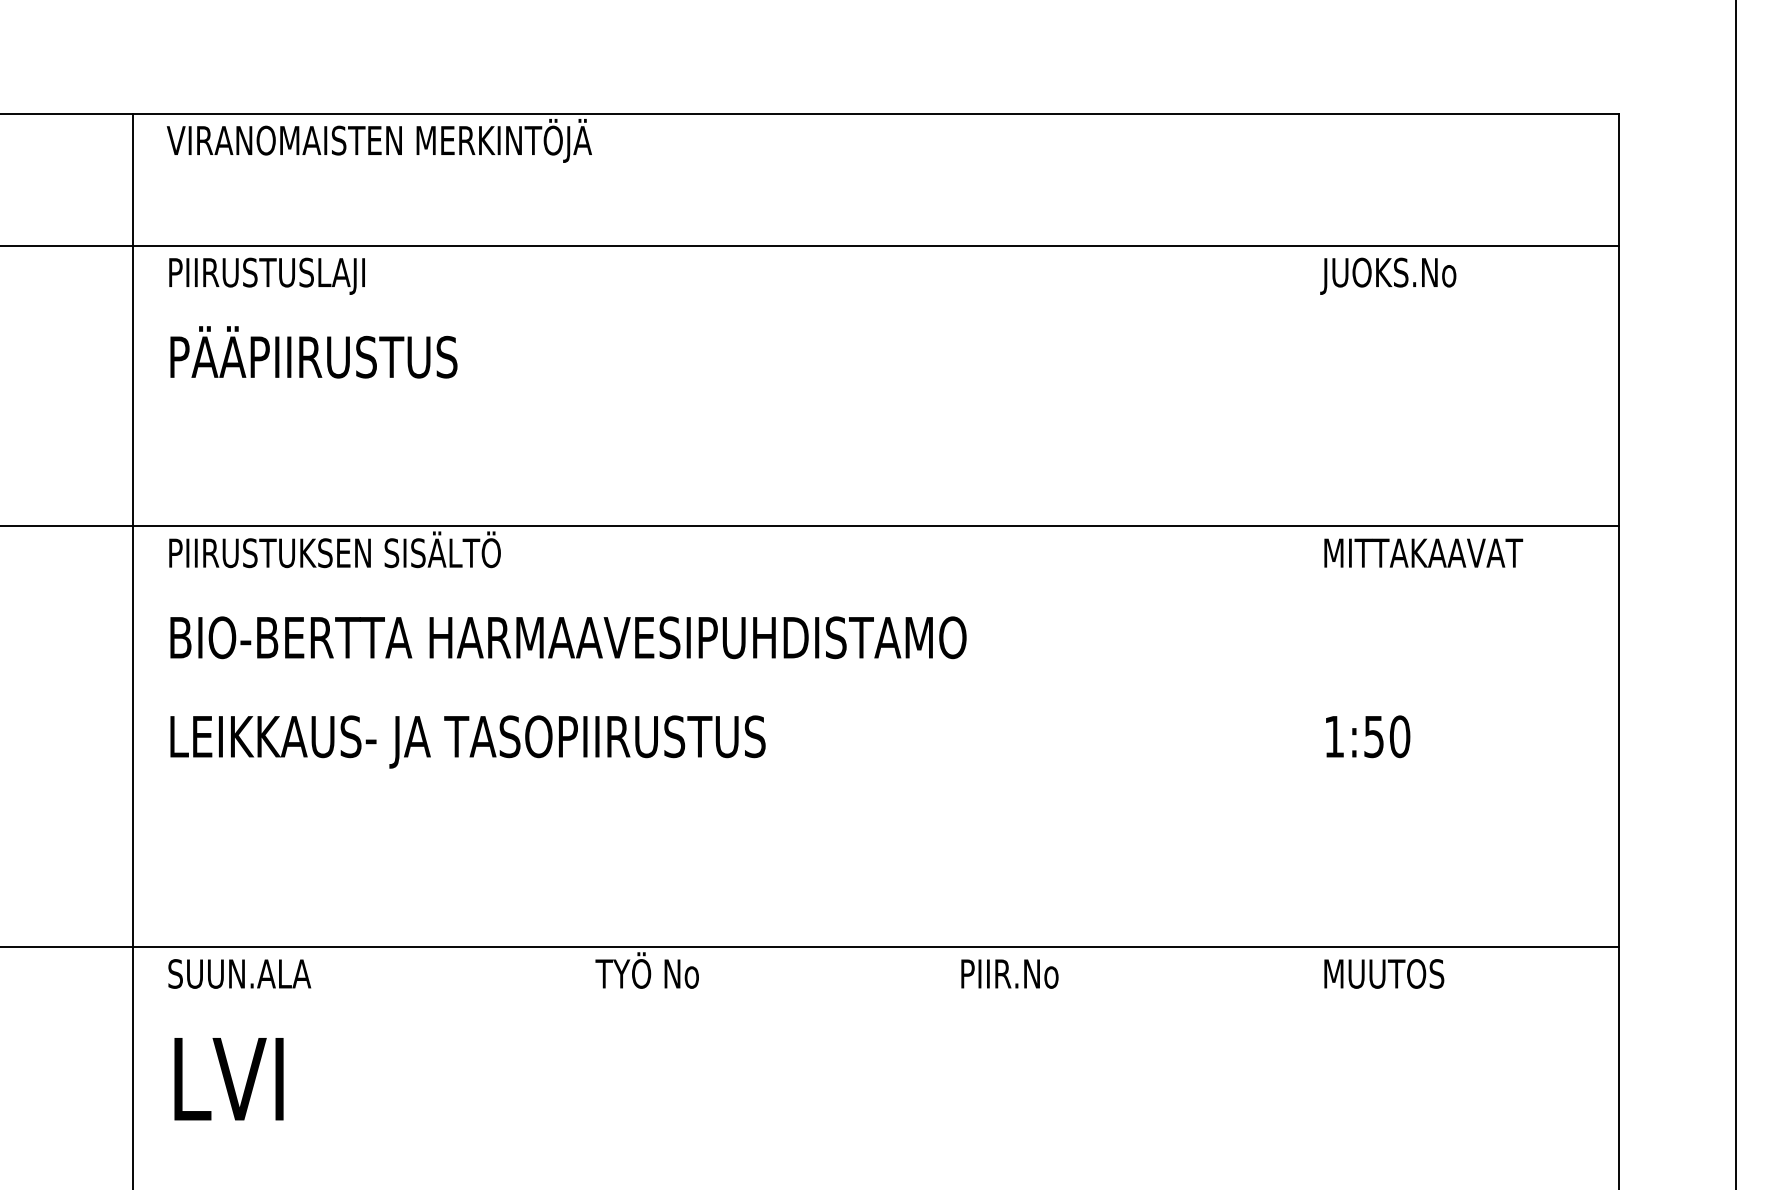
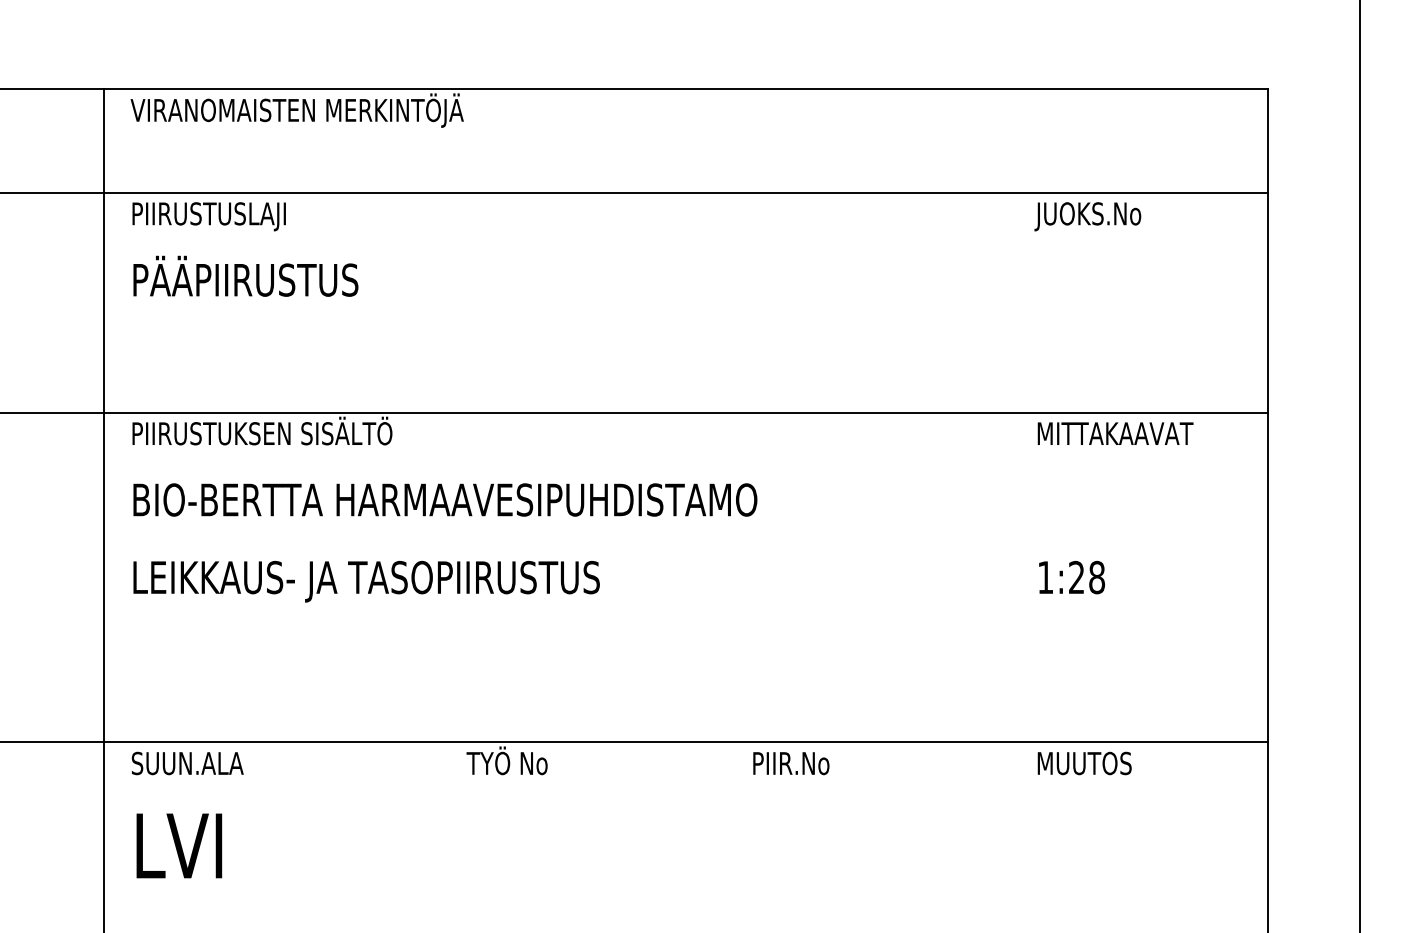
text: (1387, 736) -> (1087, 577), 1:50 -> 1:28

